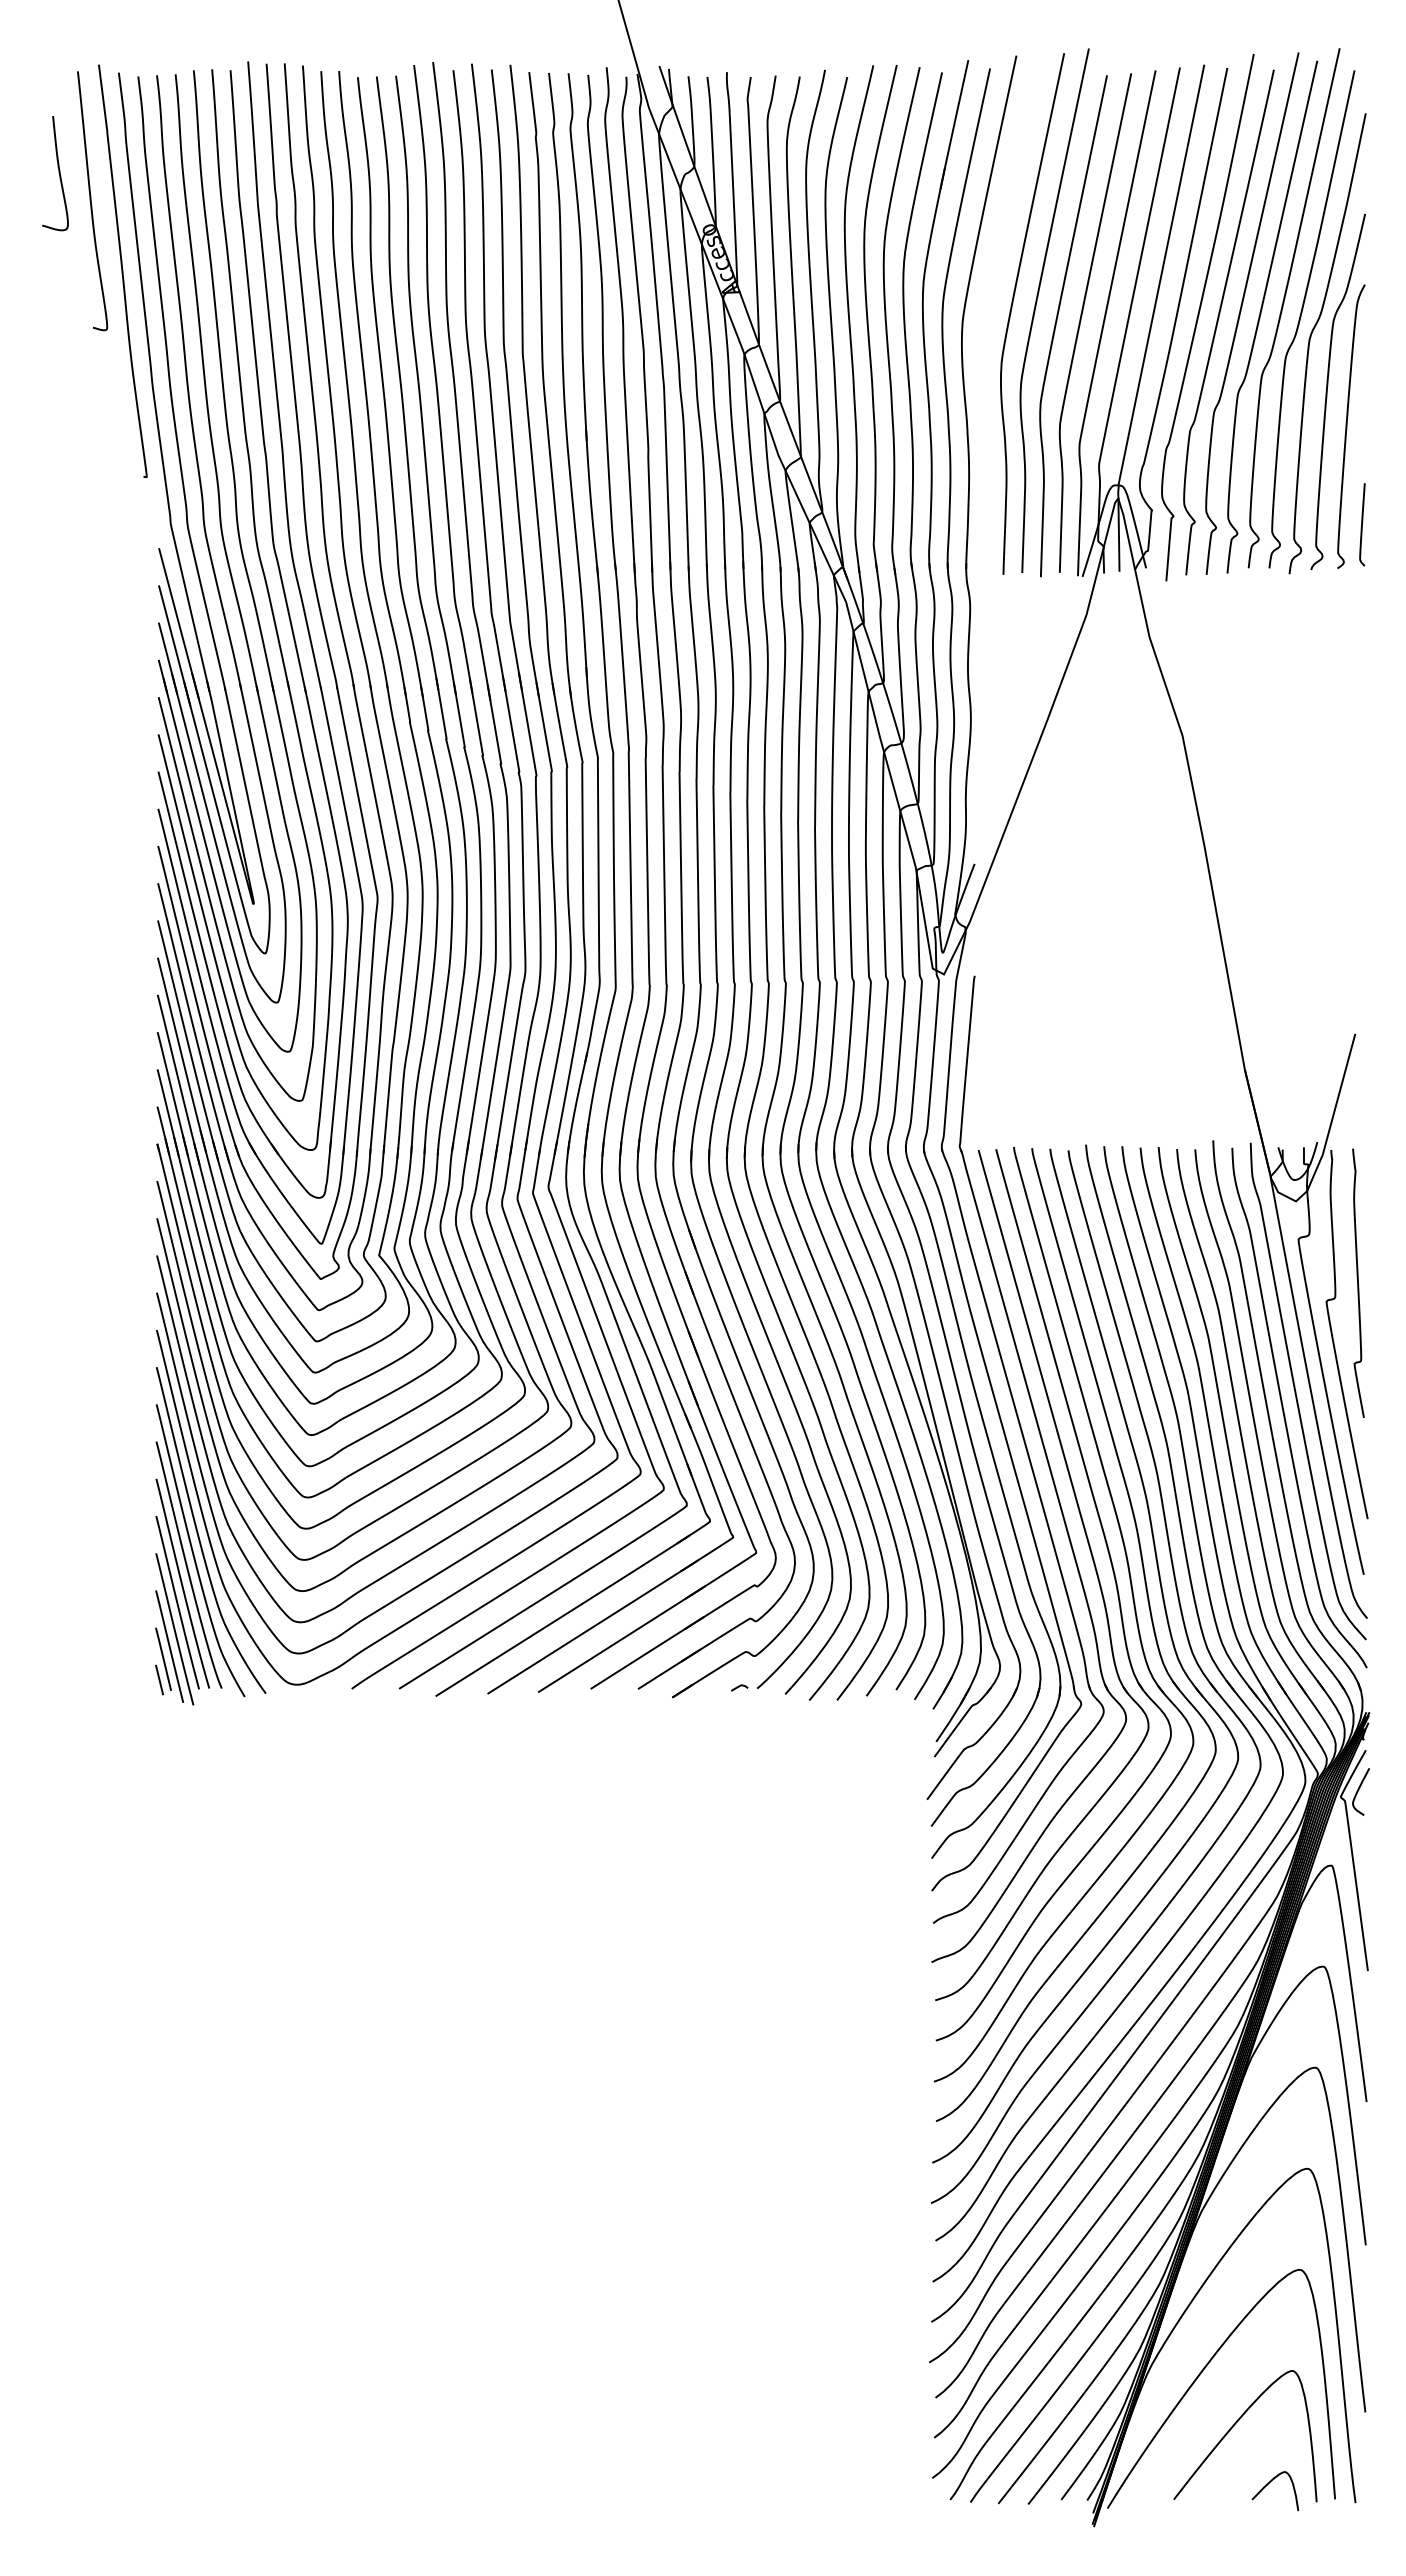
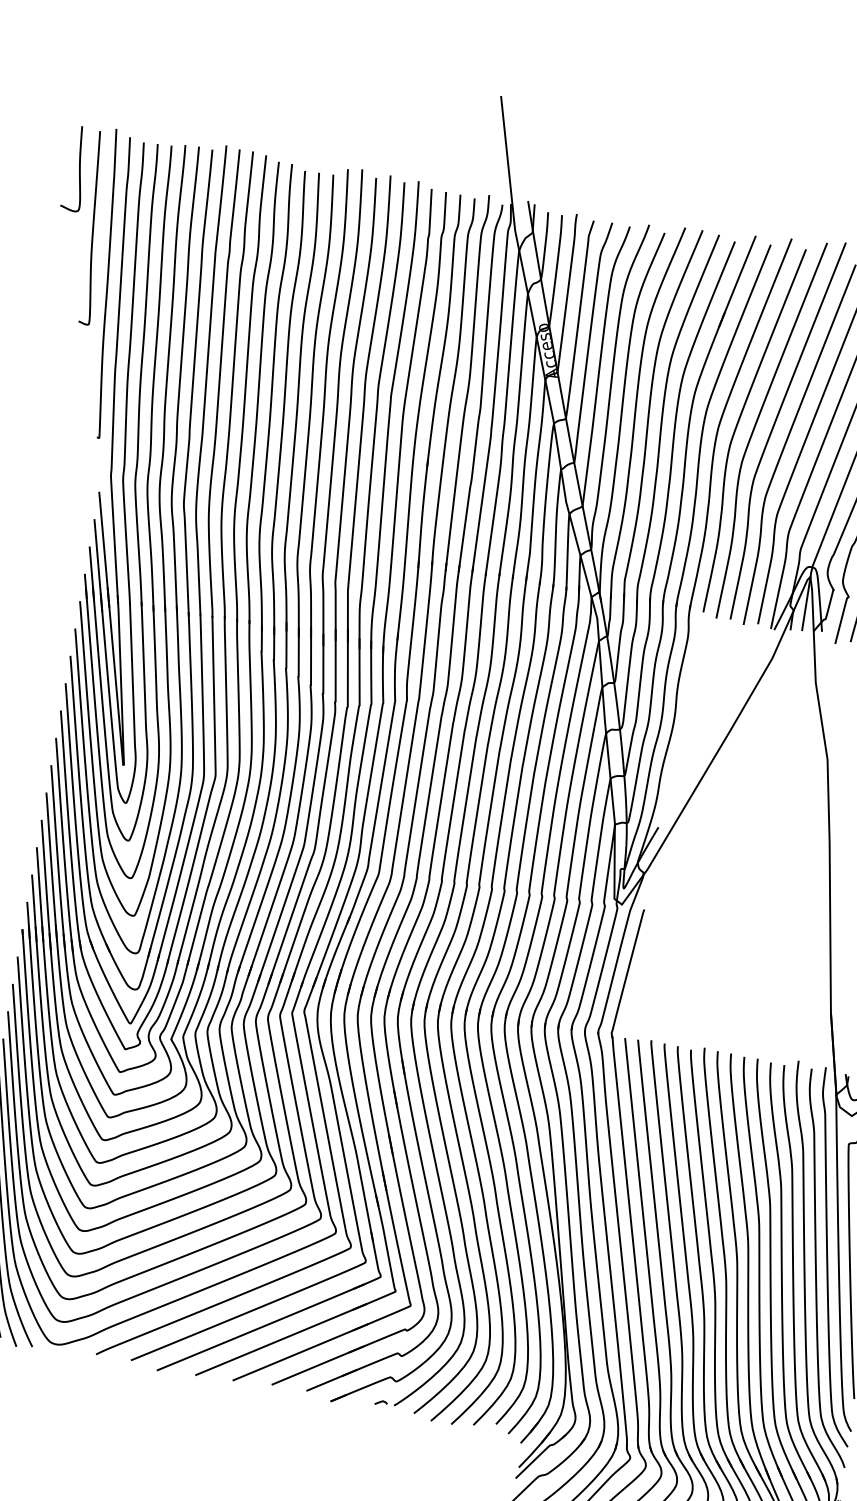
curve: (58, 173) -> (78, 169), moved
curve: (988, 311) -> (738, 423), added

